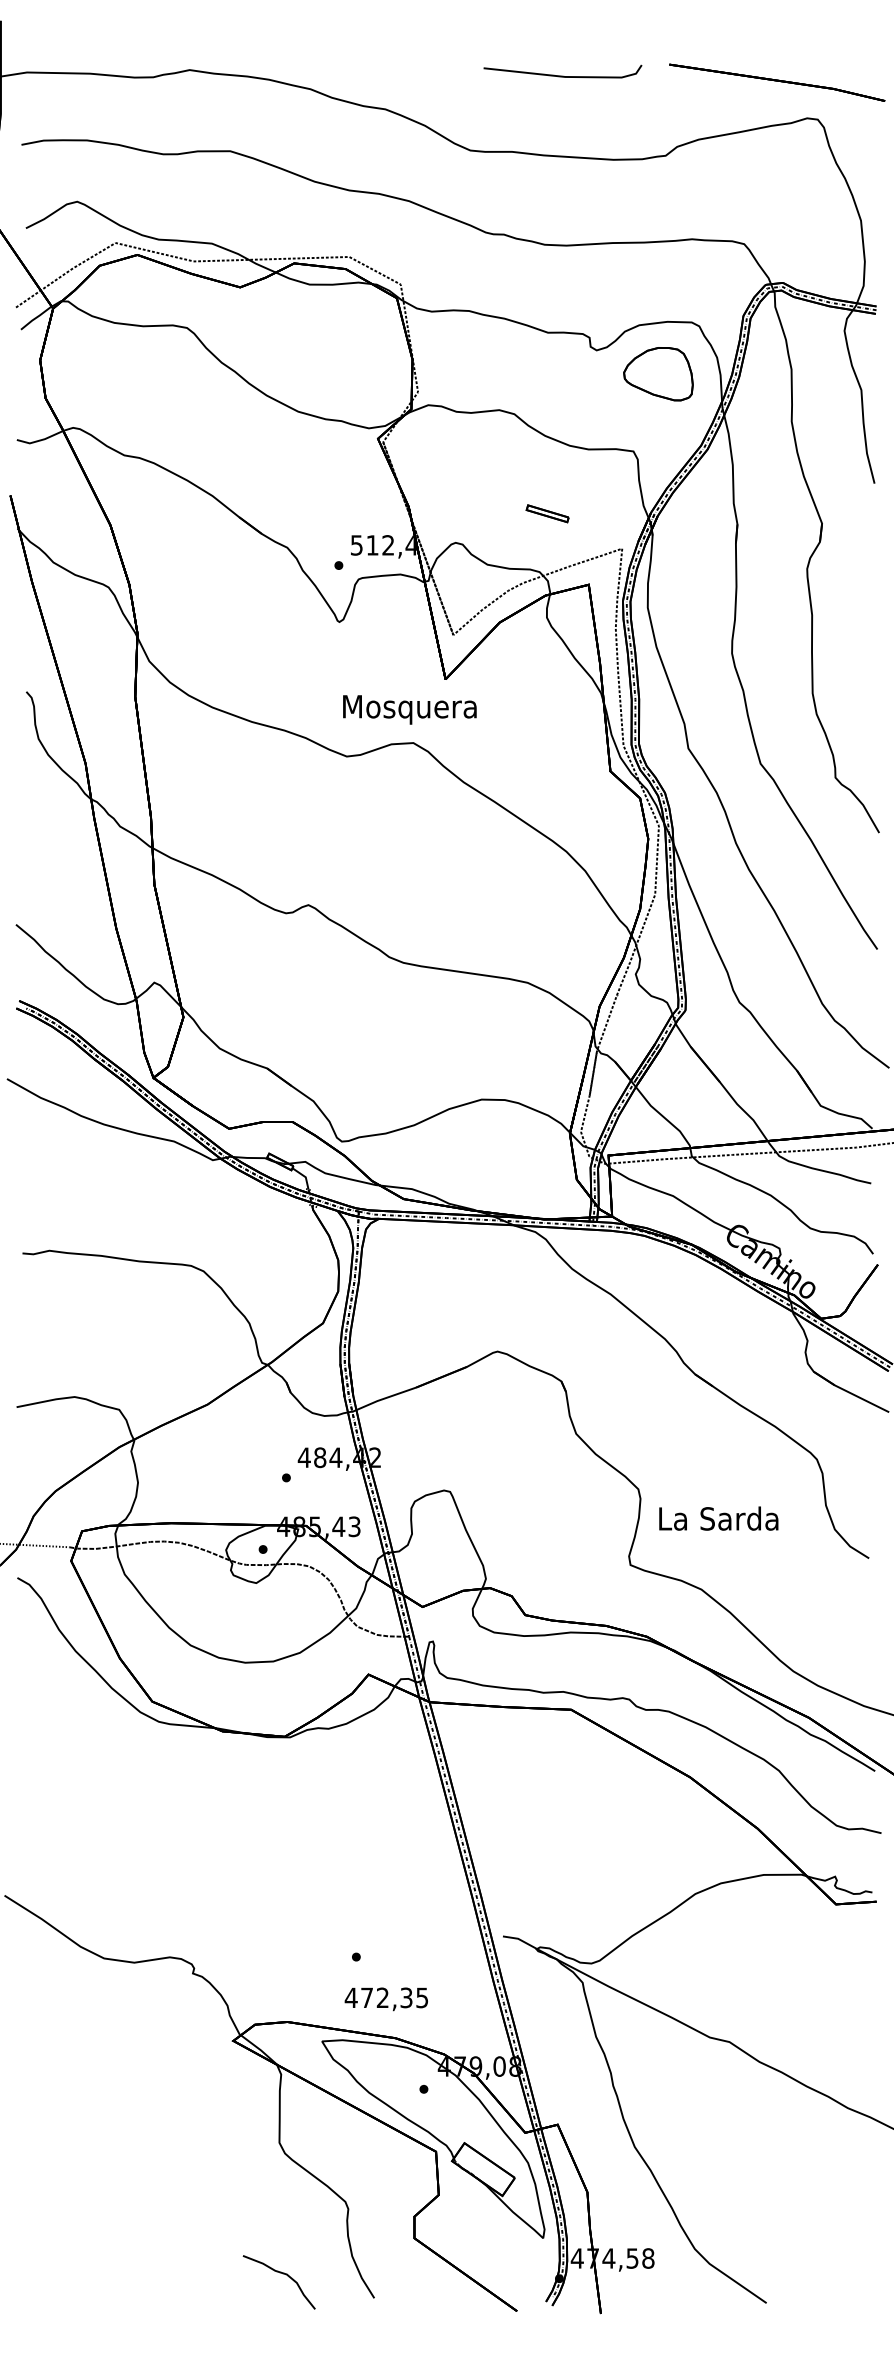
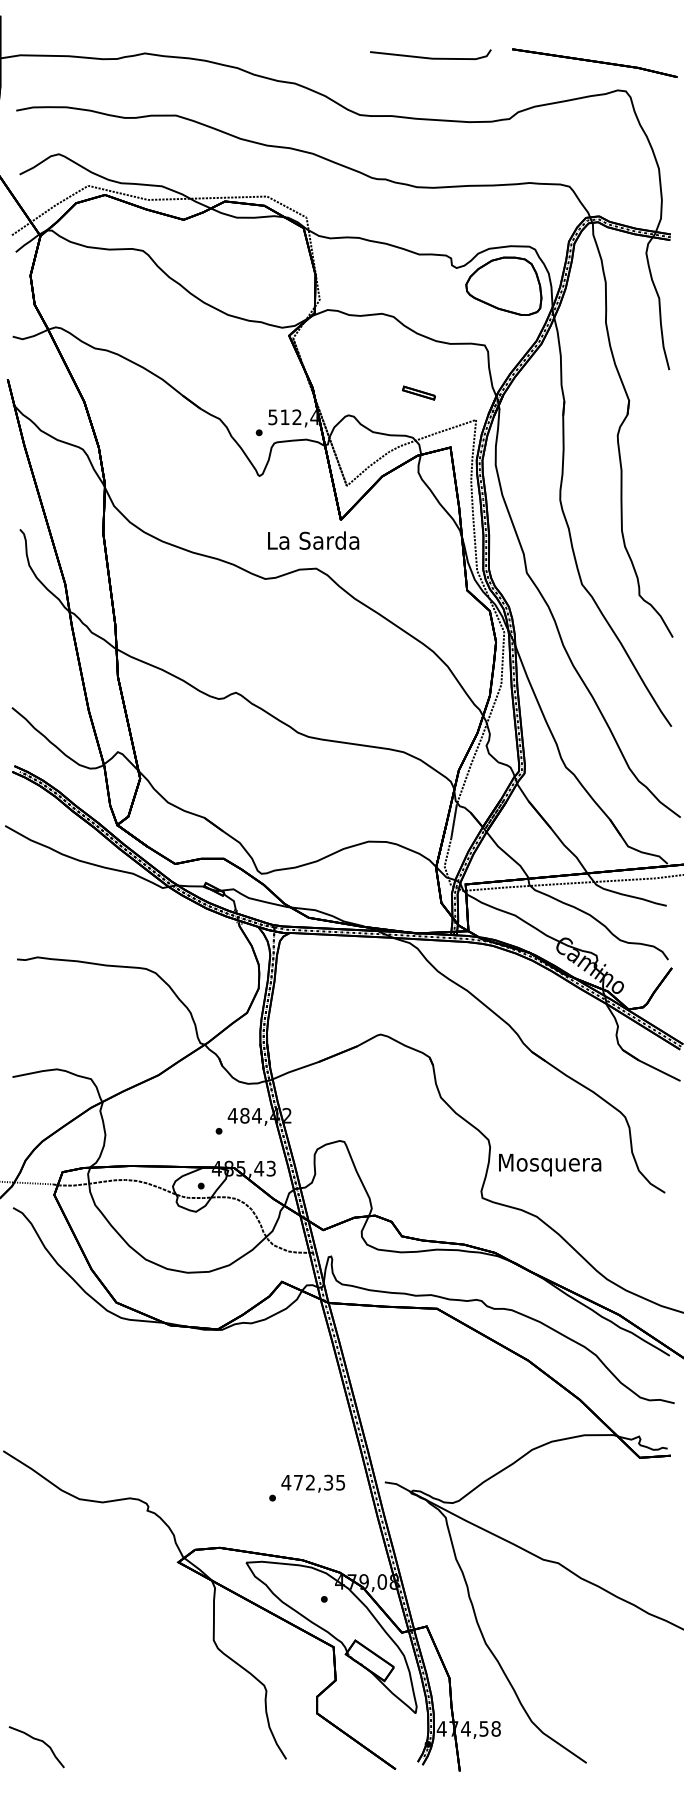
part: (658, 373) -> (503, 285), size x1.43
text: (409, 709) -> (313, 542), Mosquera -> La Sarda
text: (718, 1521) -> (549, 1164), La Sarda -> Mosquera
text: (385, 1999) -> (312, 1483), moved
curve: (282, 2274) -> (39, 1741), moved

